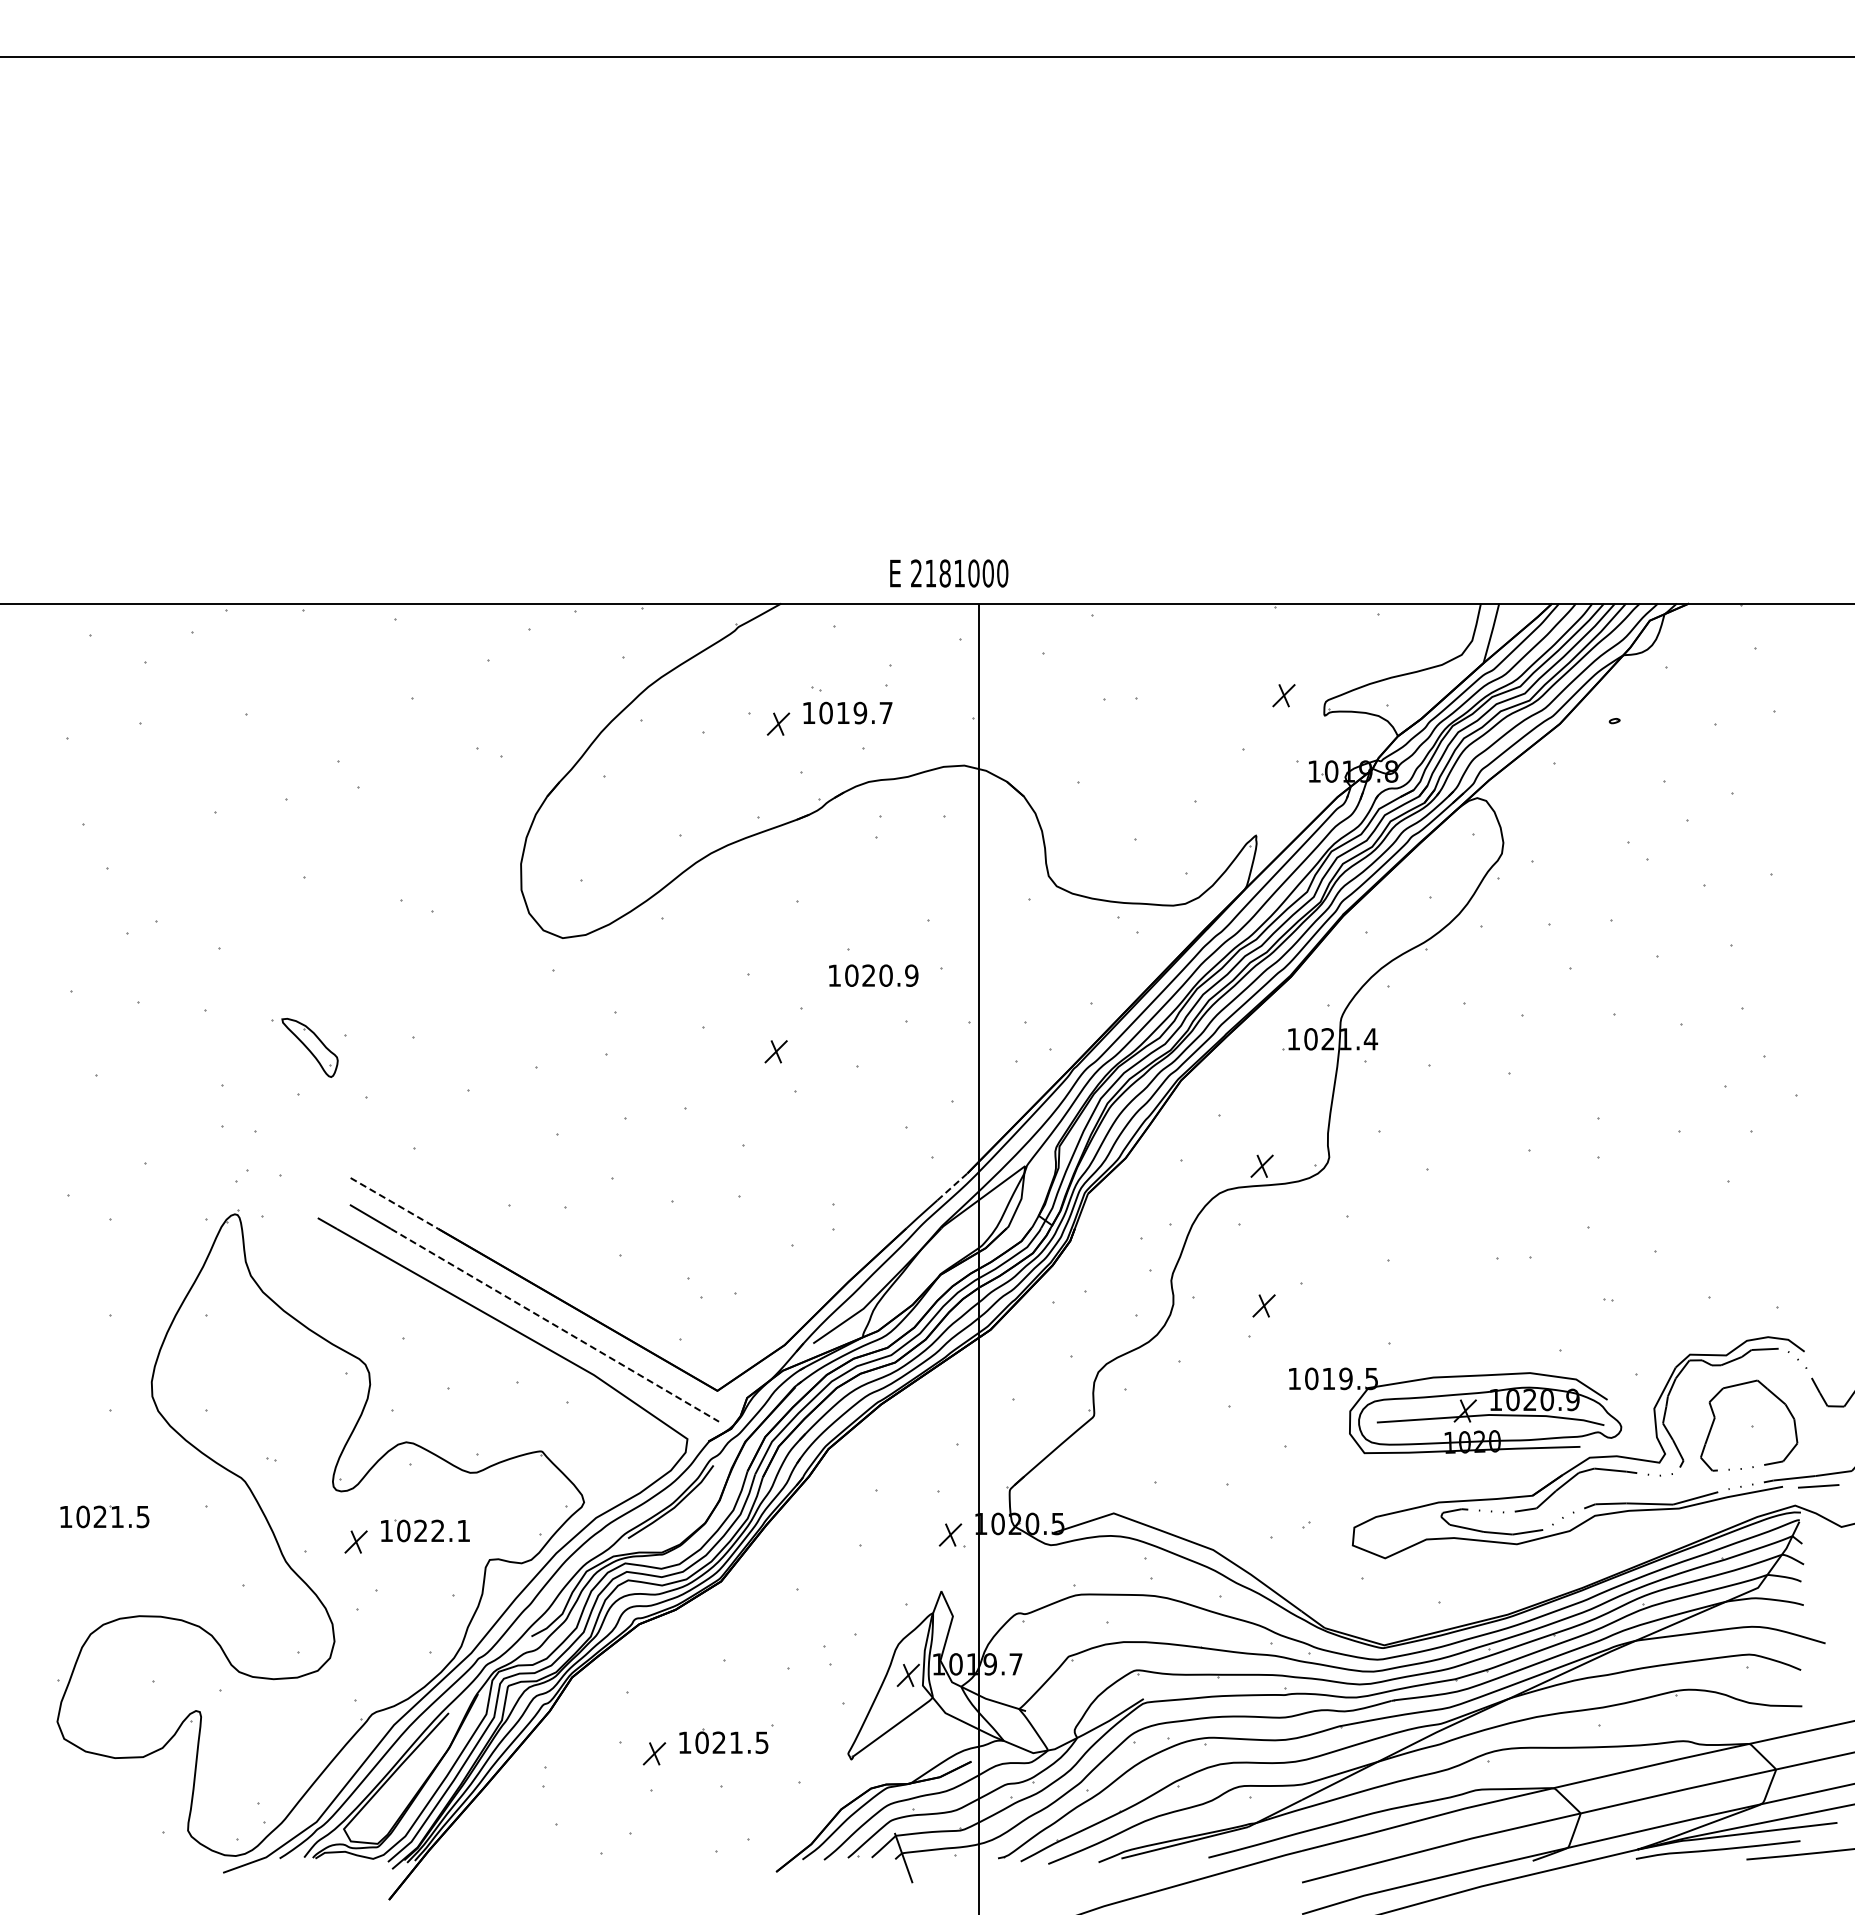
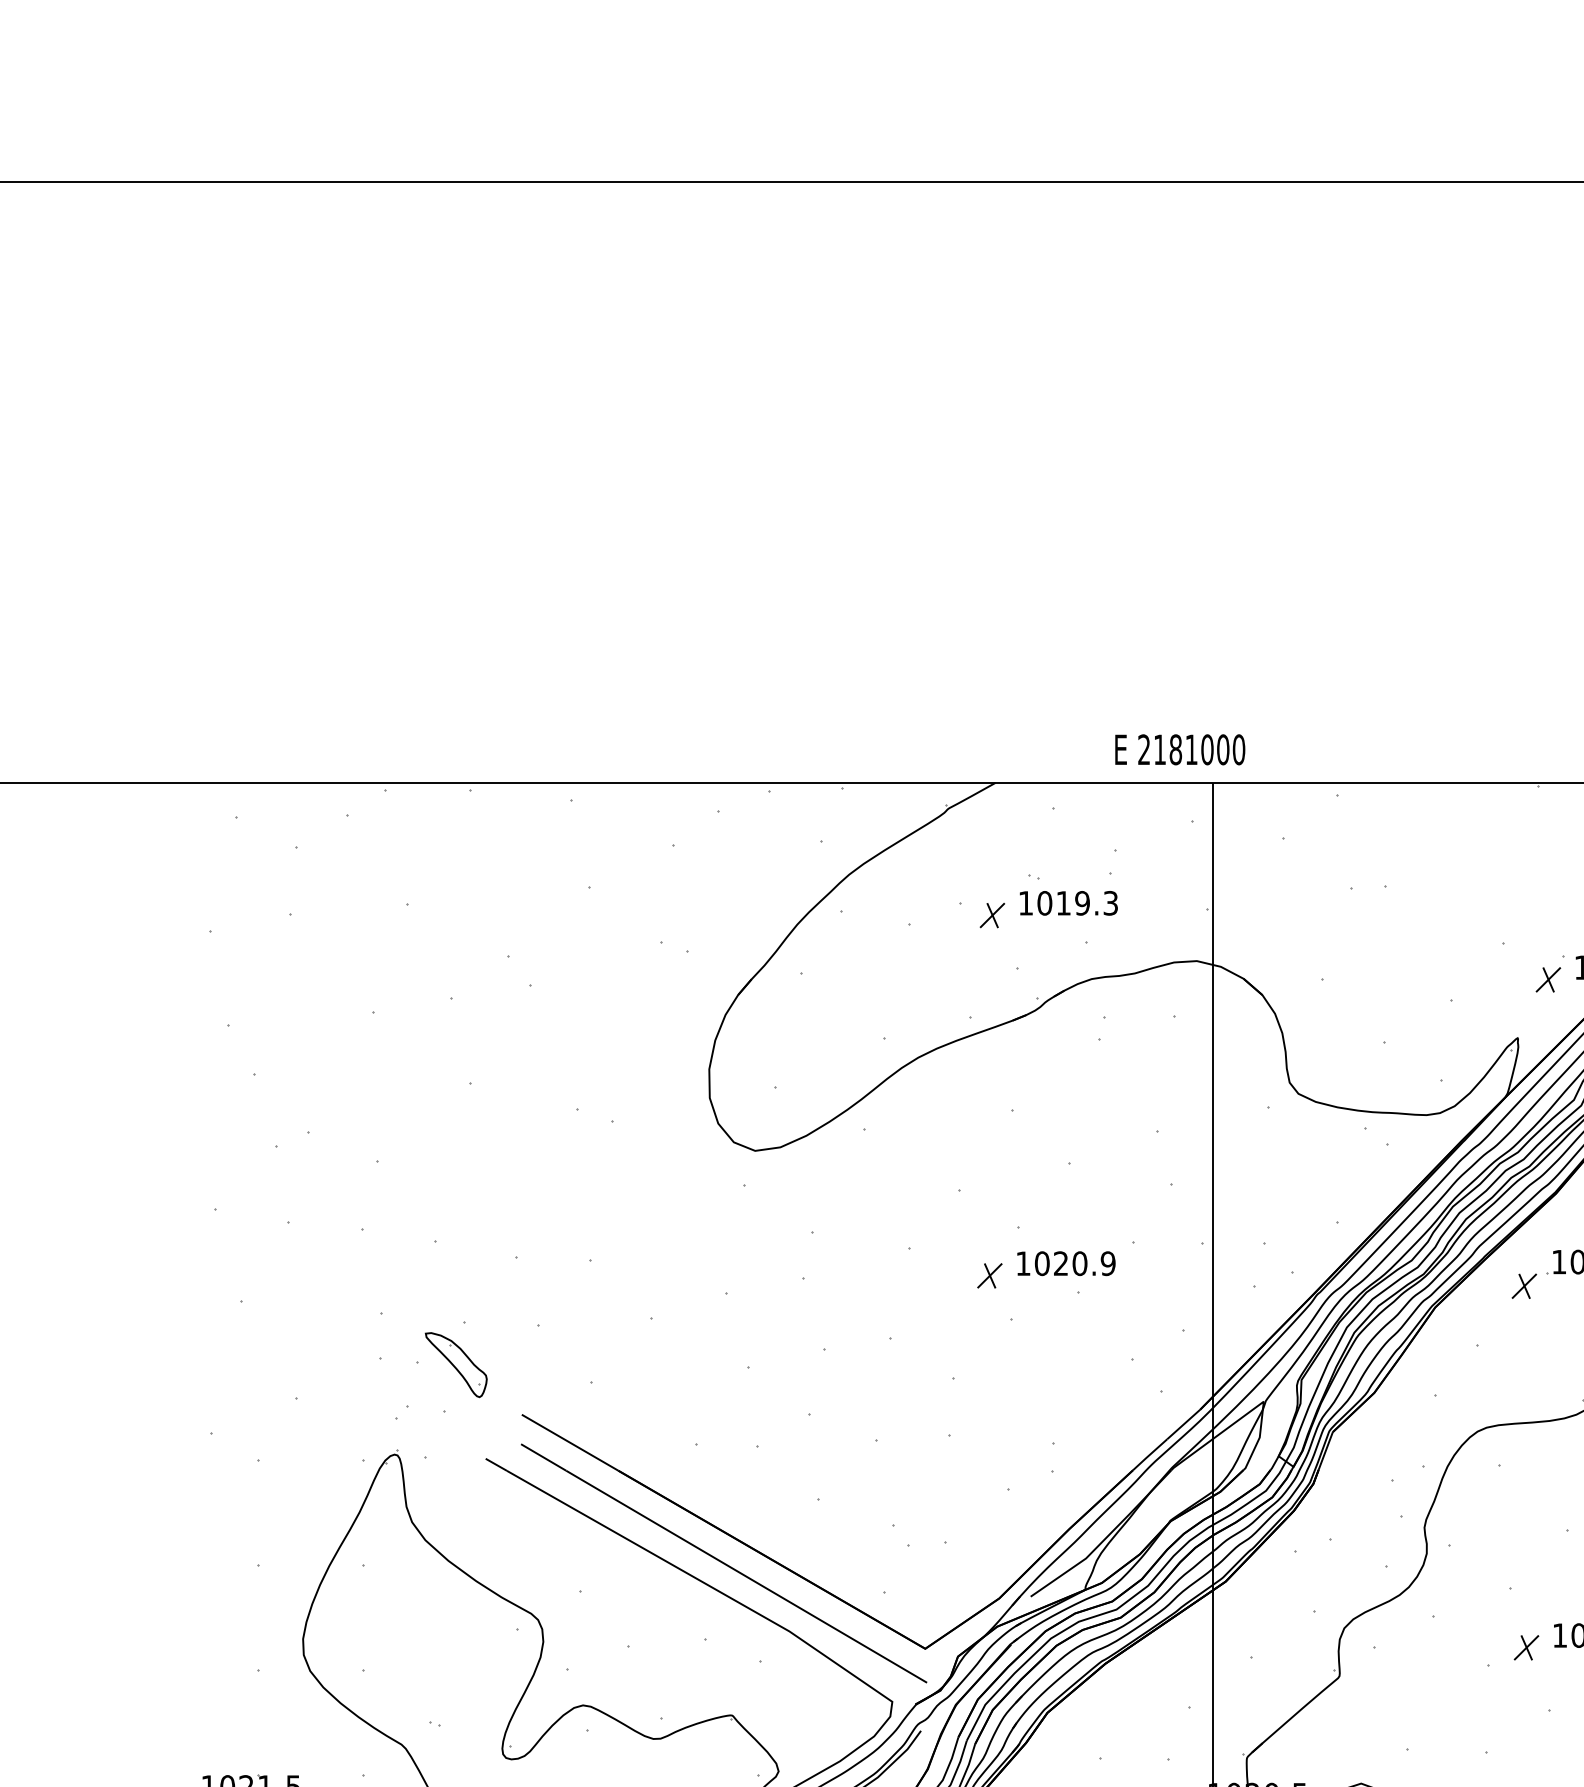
part: (1283, 695) -> (1547, 979), moved
text: (885, 712) -> (1110, 902), 1019.7 -> 1019.3
text: (873, 975) -> (1066, 1263), moved
part: (309, 1047) -> (455, 1364), moved
part: (1261, 1165) -> (1523, 1285), moved
line: (952, 1186) -> (1183, 1424), dashed -> solid
line: (394, 1203) -> (570, 1442), dashed -> solid
part: (1263, 1305) -> (1525, 1647), moved
line: (555, 1325) -> (747, 1576), dashed -> solid

